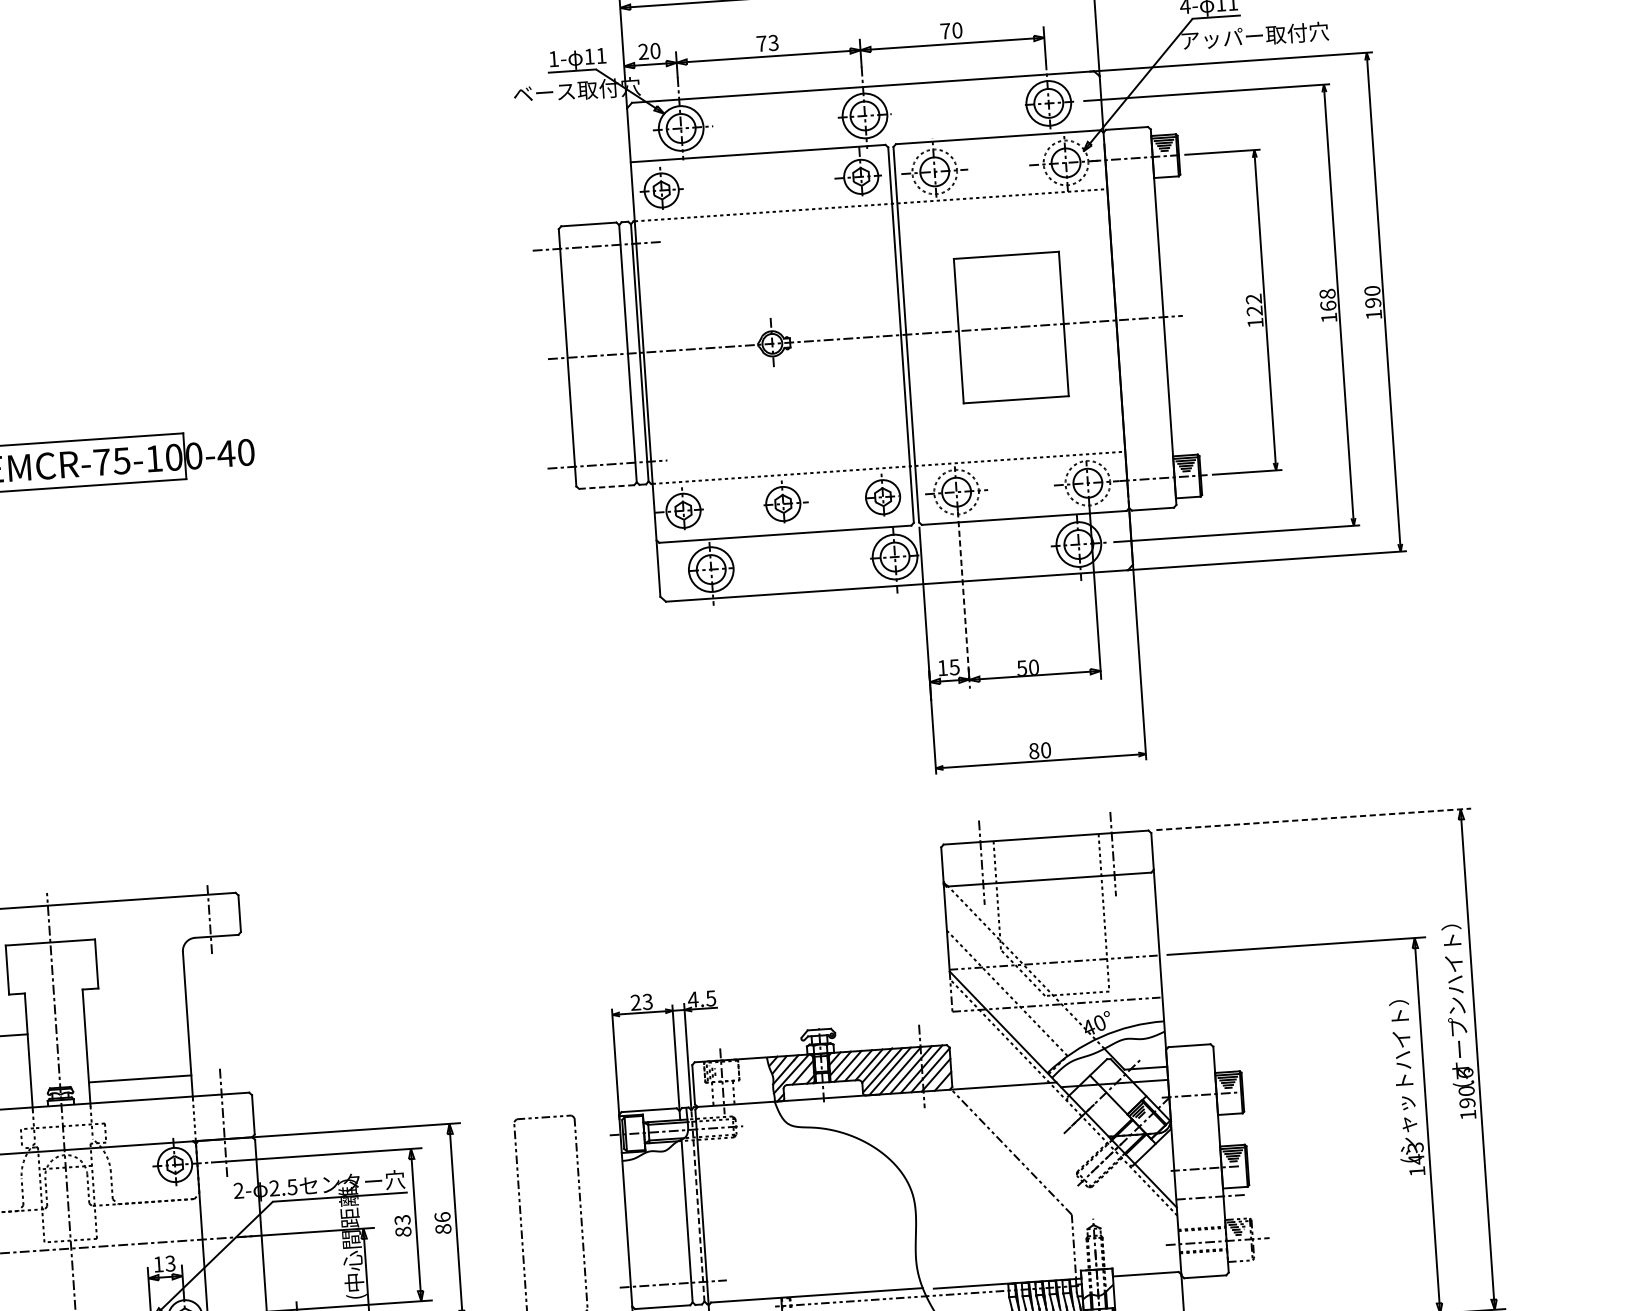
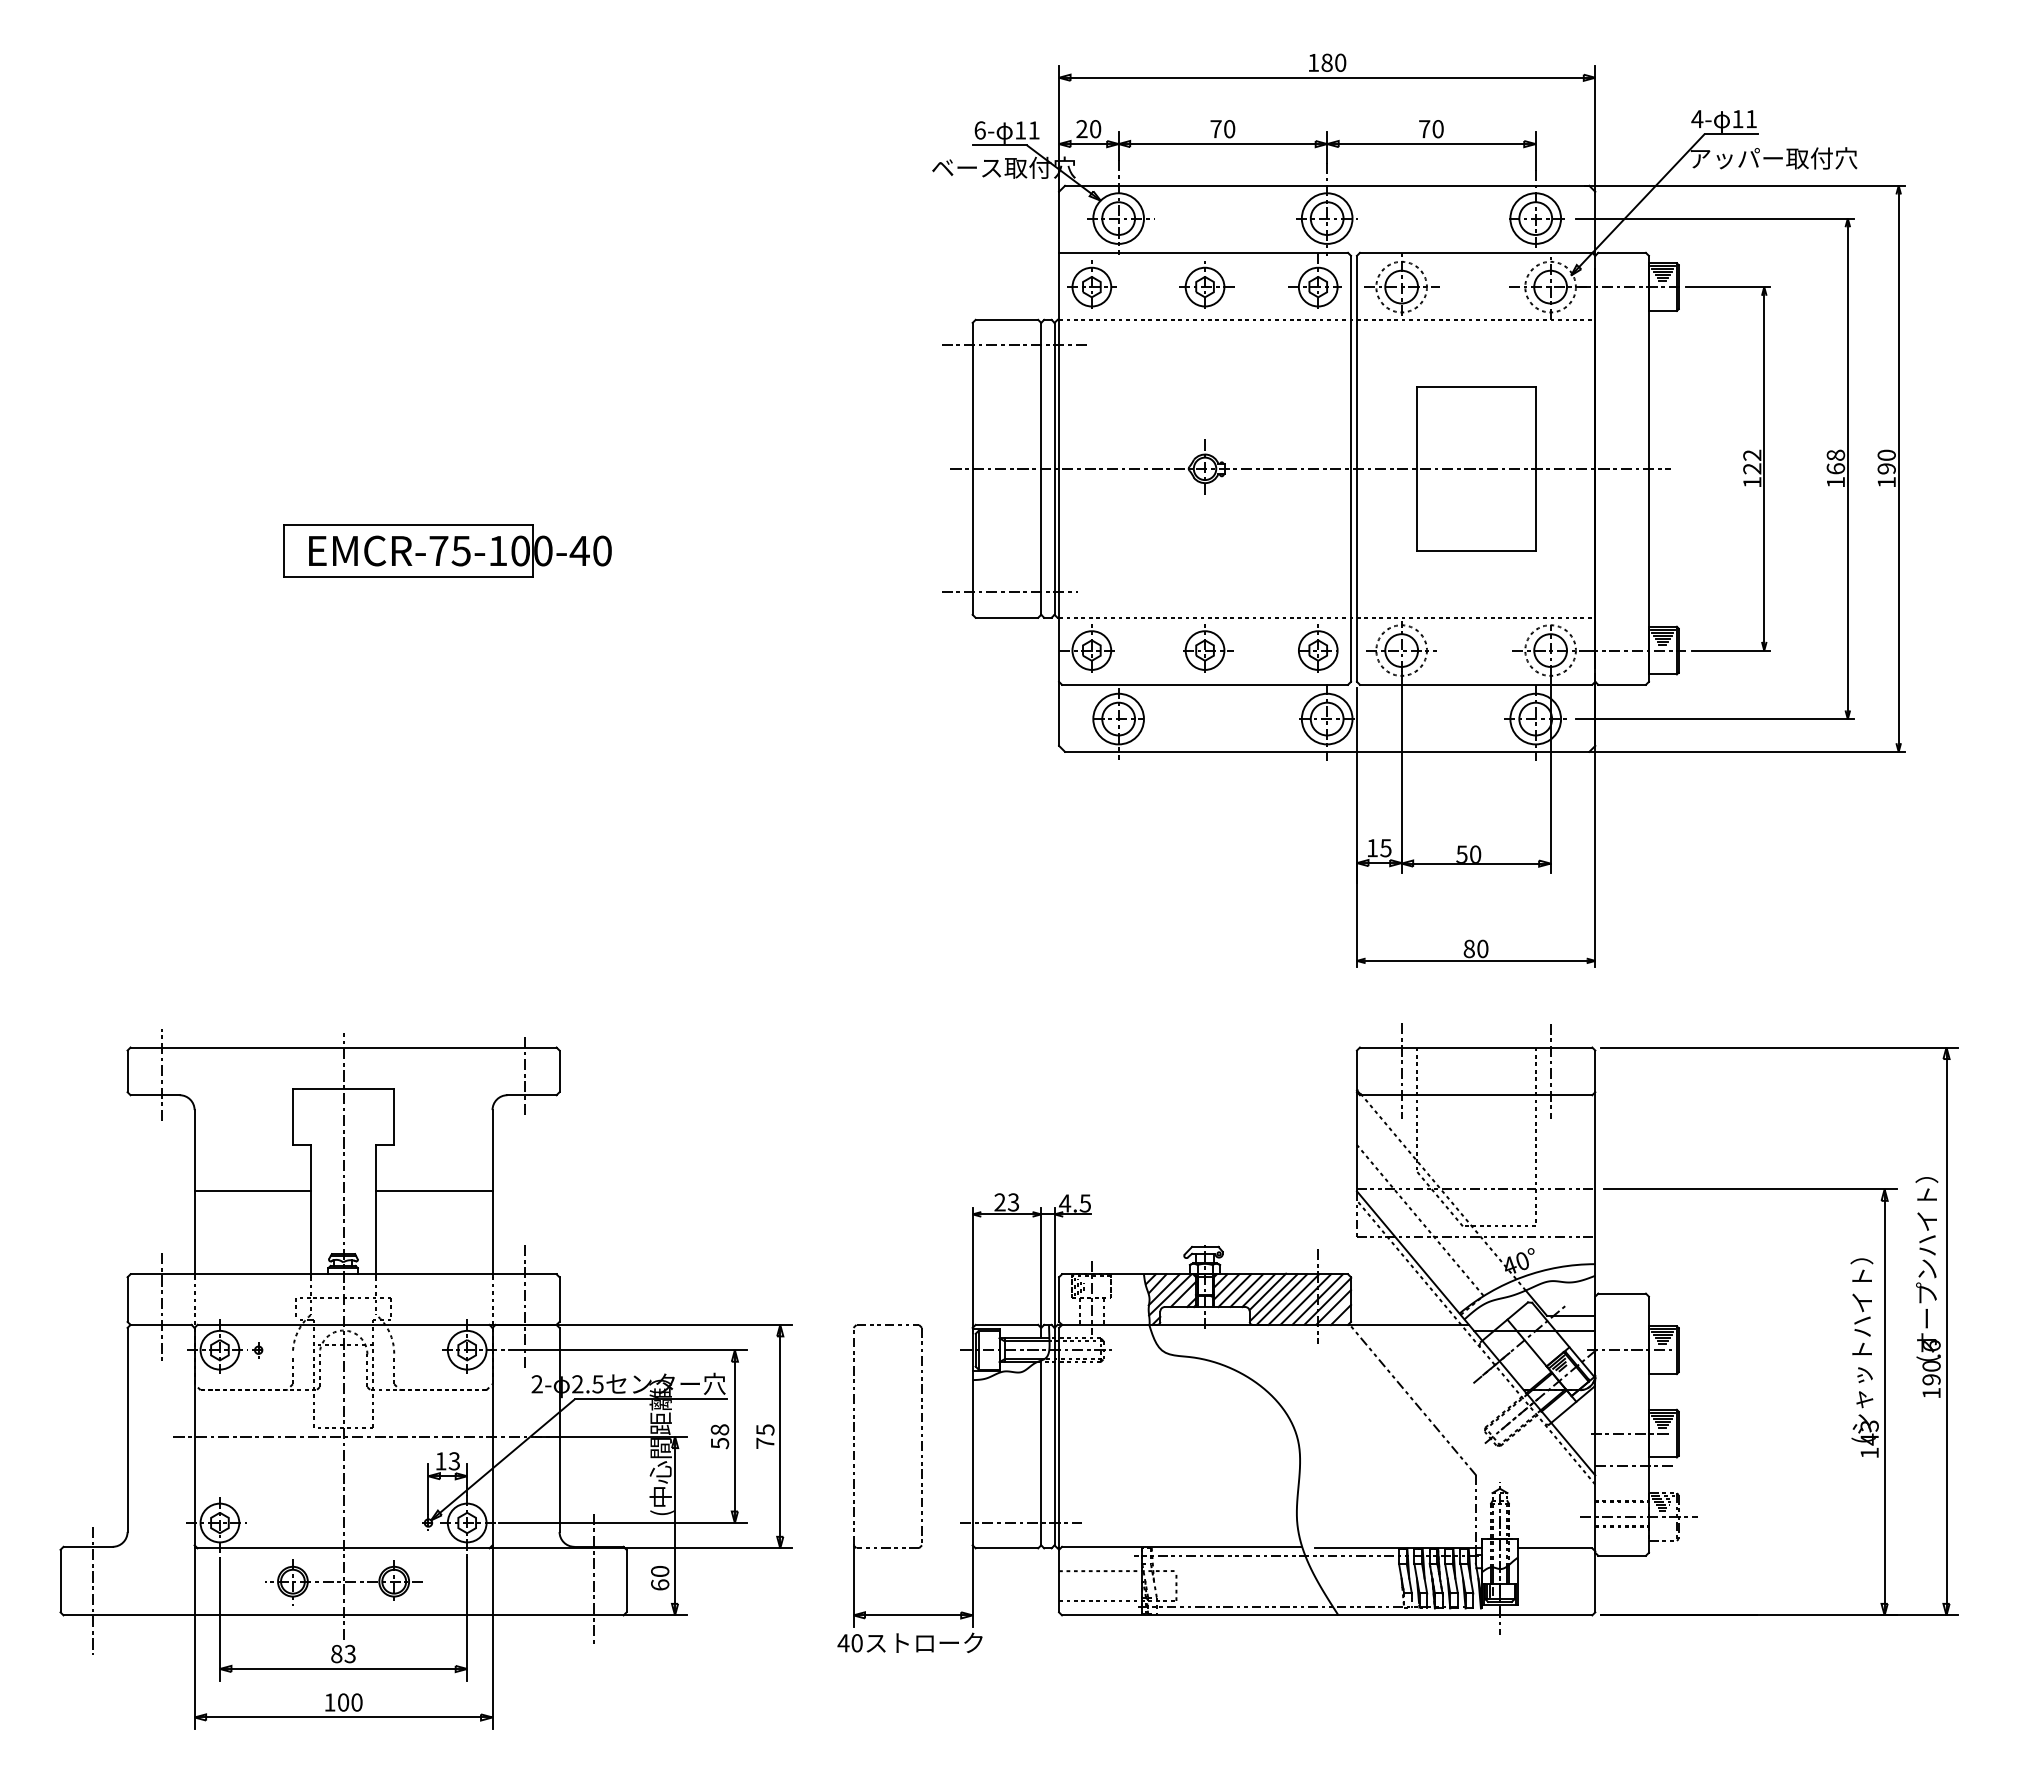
text: (773, 43) -> (1229, 129), 73 -> 70
text: (553, 59) -> (979, 130), 1- -> 6-
part: (762, 181) -> (1206, 284), added
line: (606, 486) -> (1006, 617), dashed -> solid
line: (963, 599) -> (1401, 772), dashed -> solid
line: (1313, 819) -> (1779, 1047), dashed -> solid
line: (140, 1079) -> (434, 1191), moved
line: (697, 1205) -> (1054, 1436), dashed -> solid
text: (443, 1223) -> (765, 1436), 86 -> 75
text: (402, 1225) -> (719, 1436), 83 -> 58

